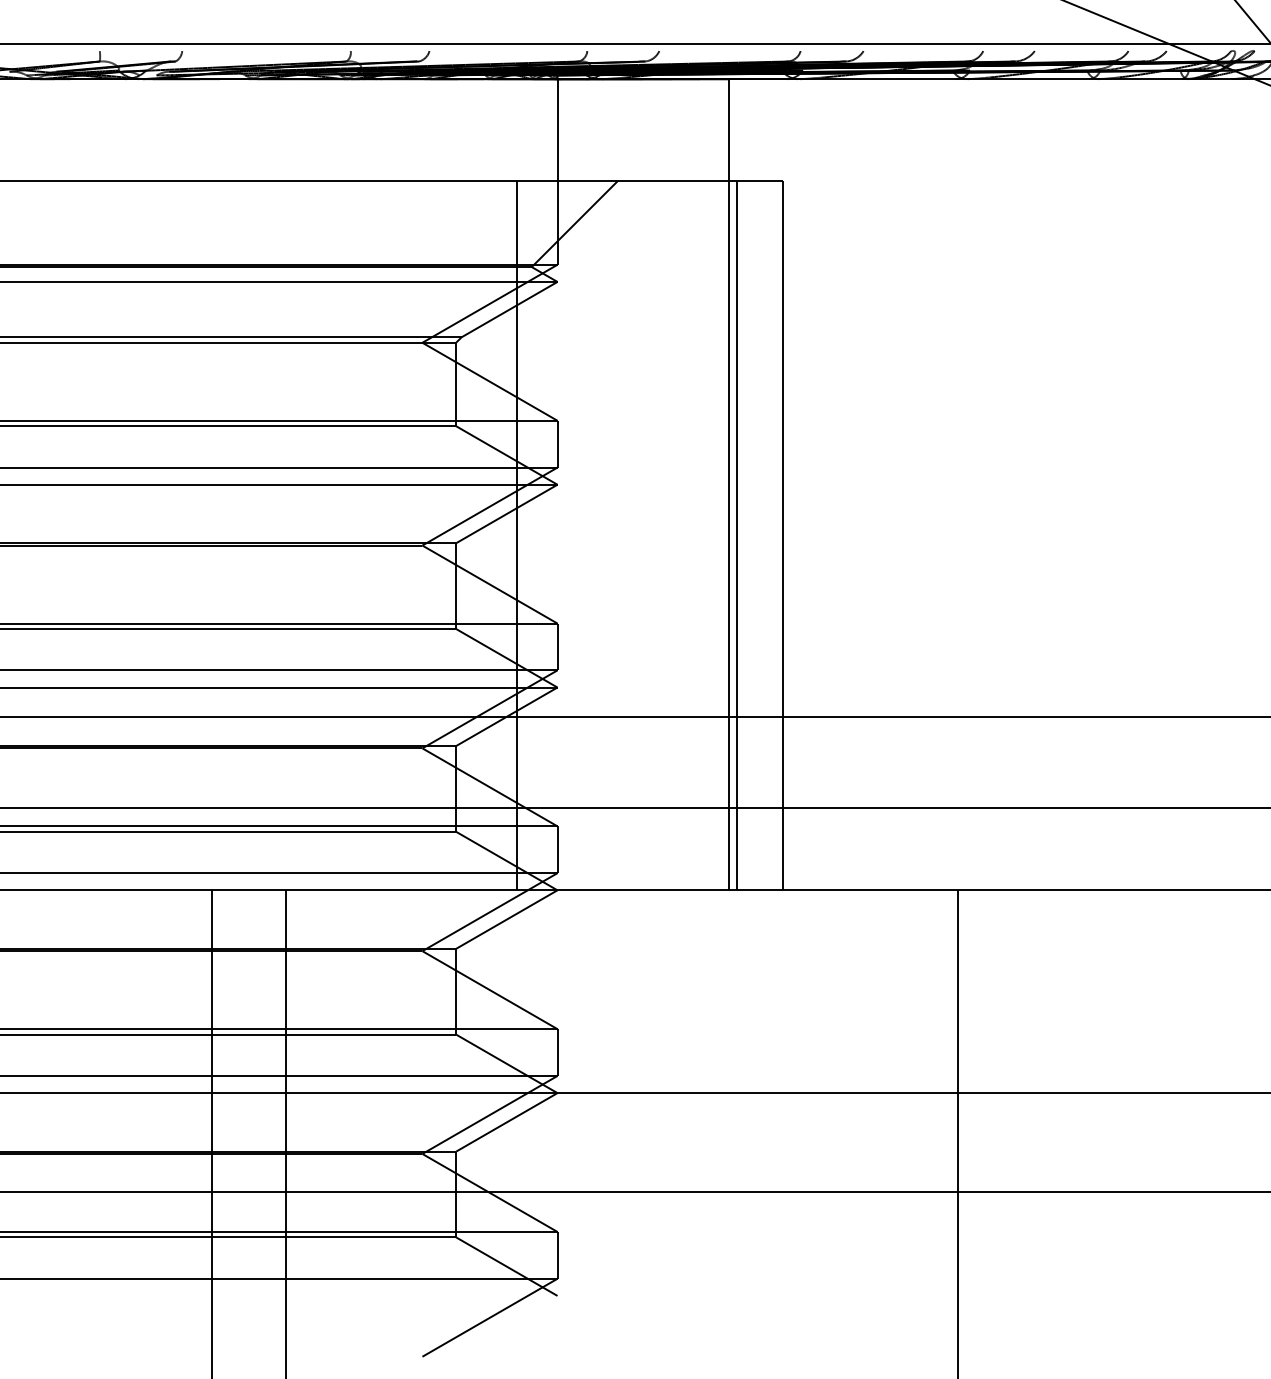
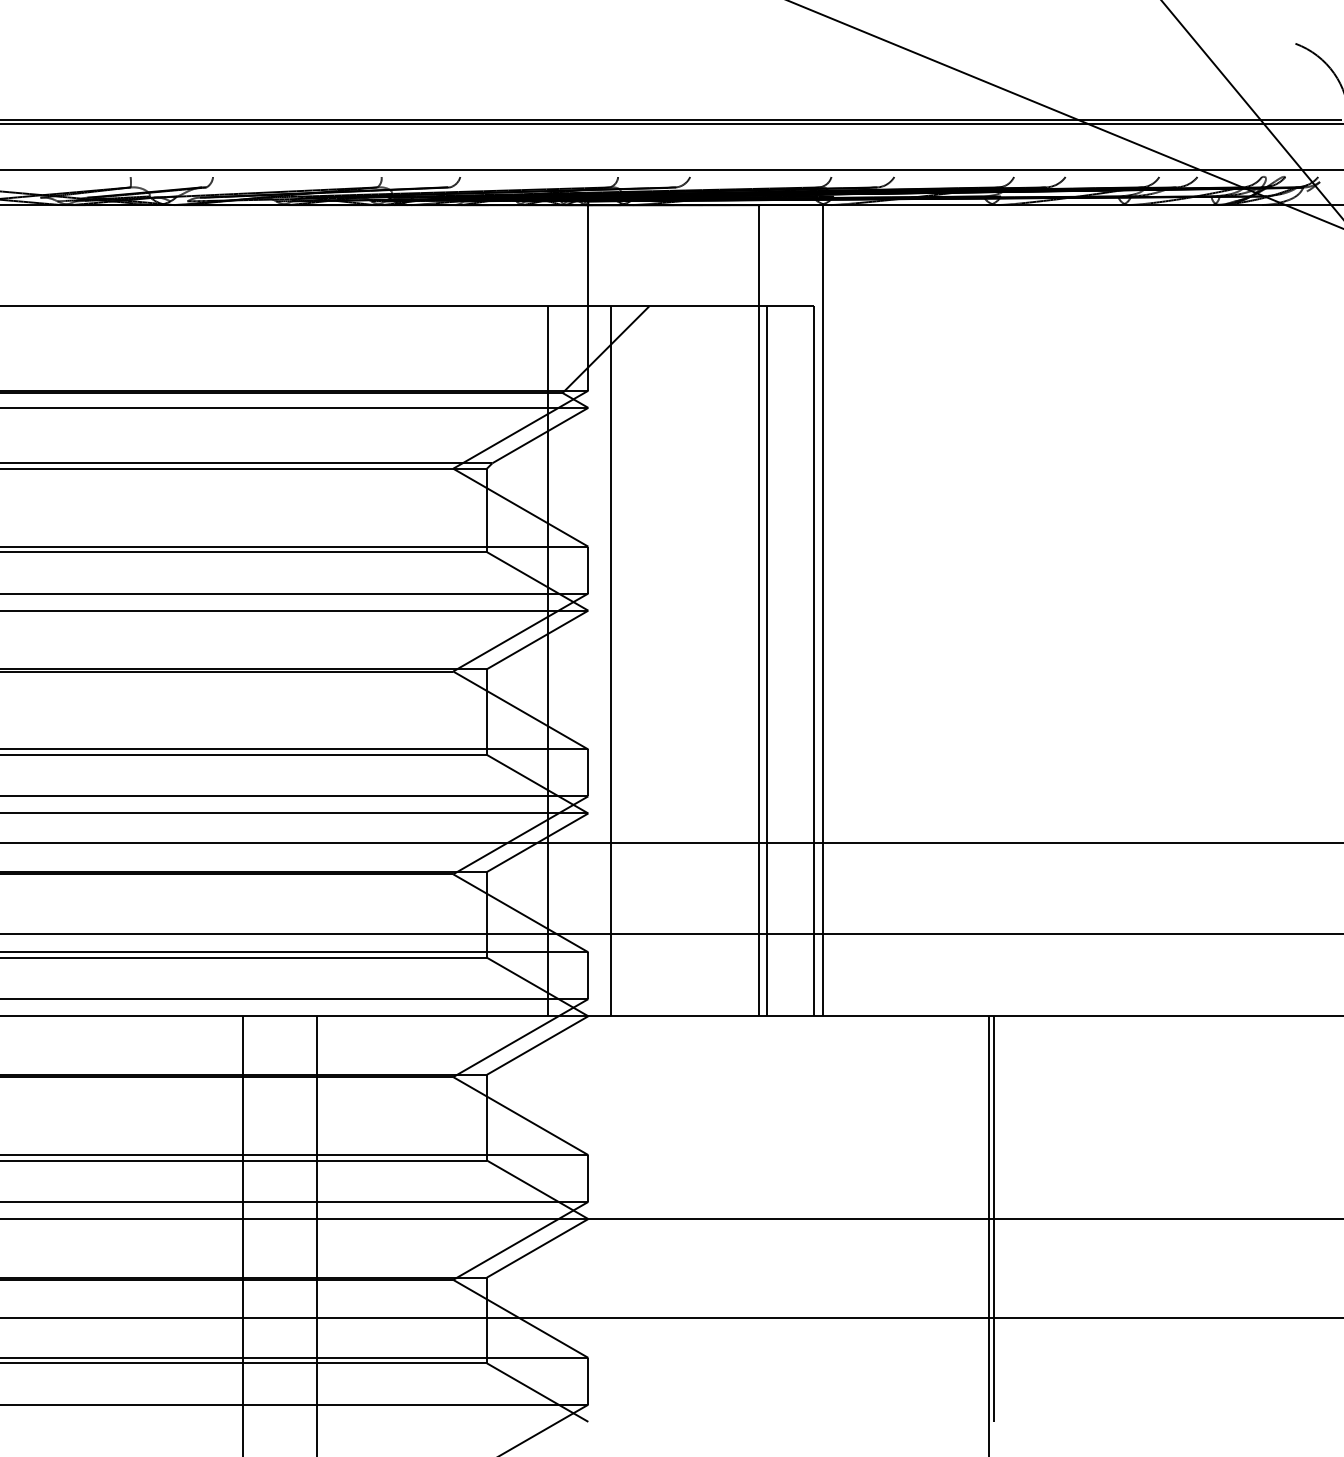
line: (791, 484) -> (822, 610), added
line: (579, 535) -> (610, 661), added
line: (962, 1092) -> (993, 1218), added

